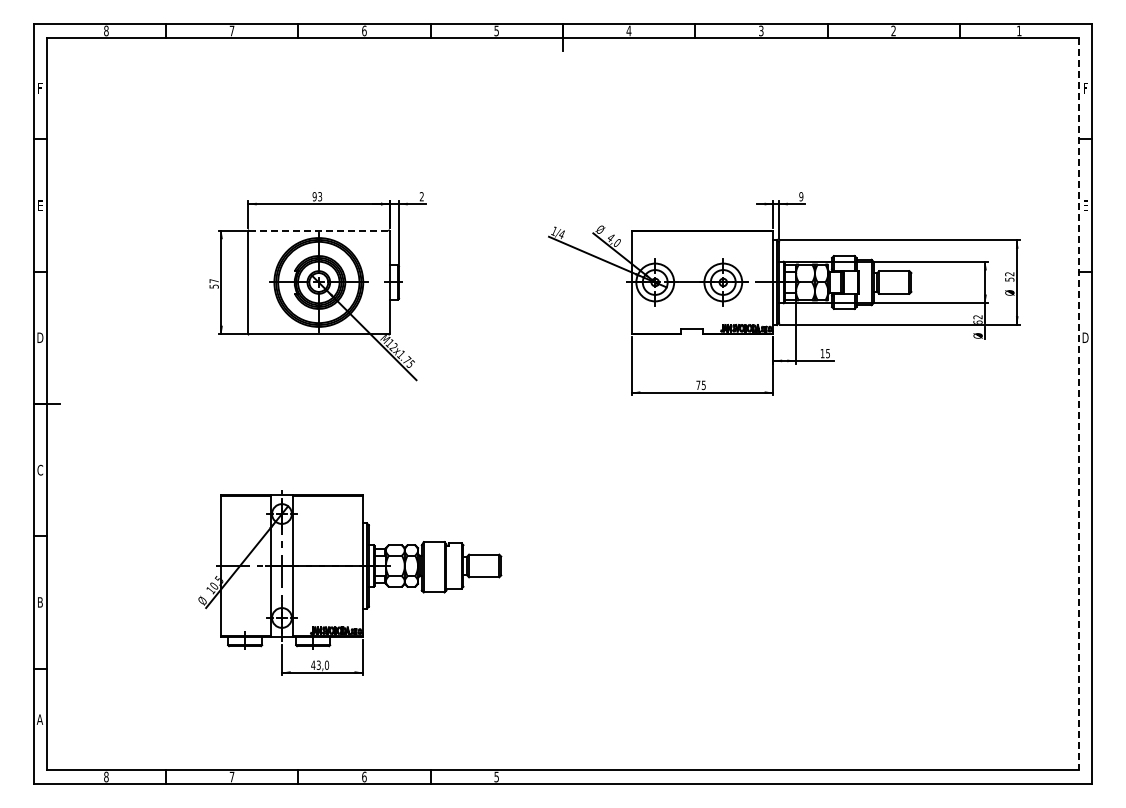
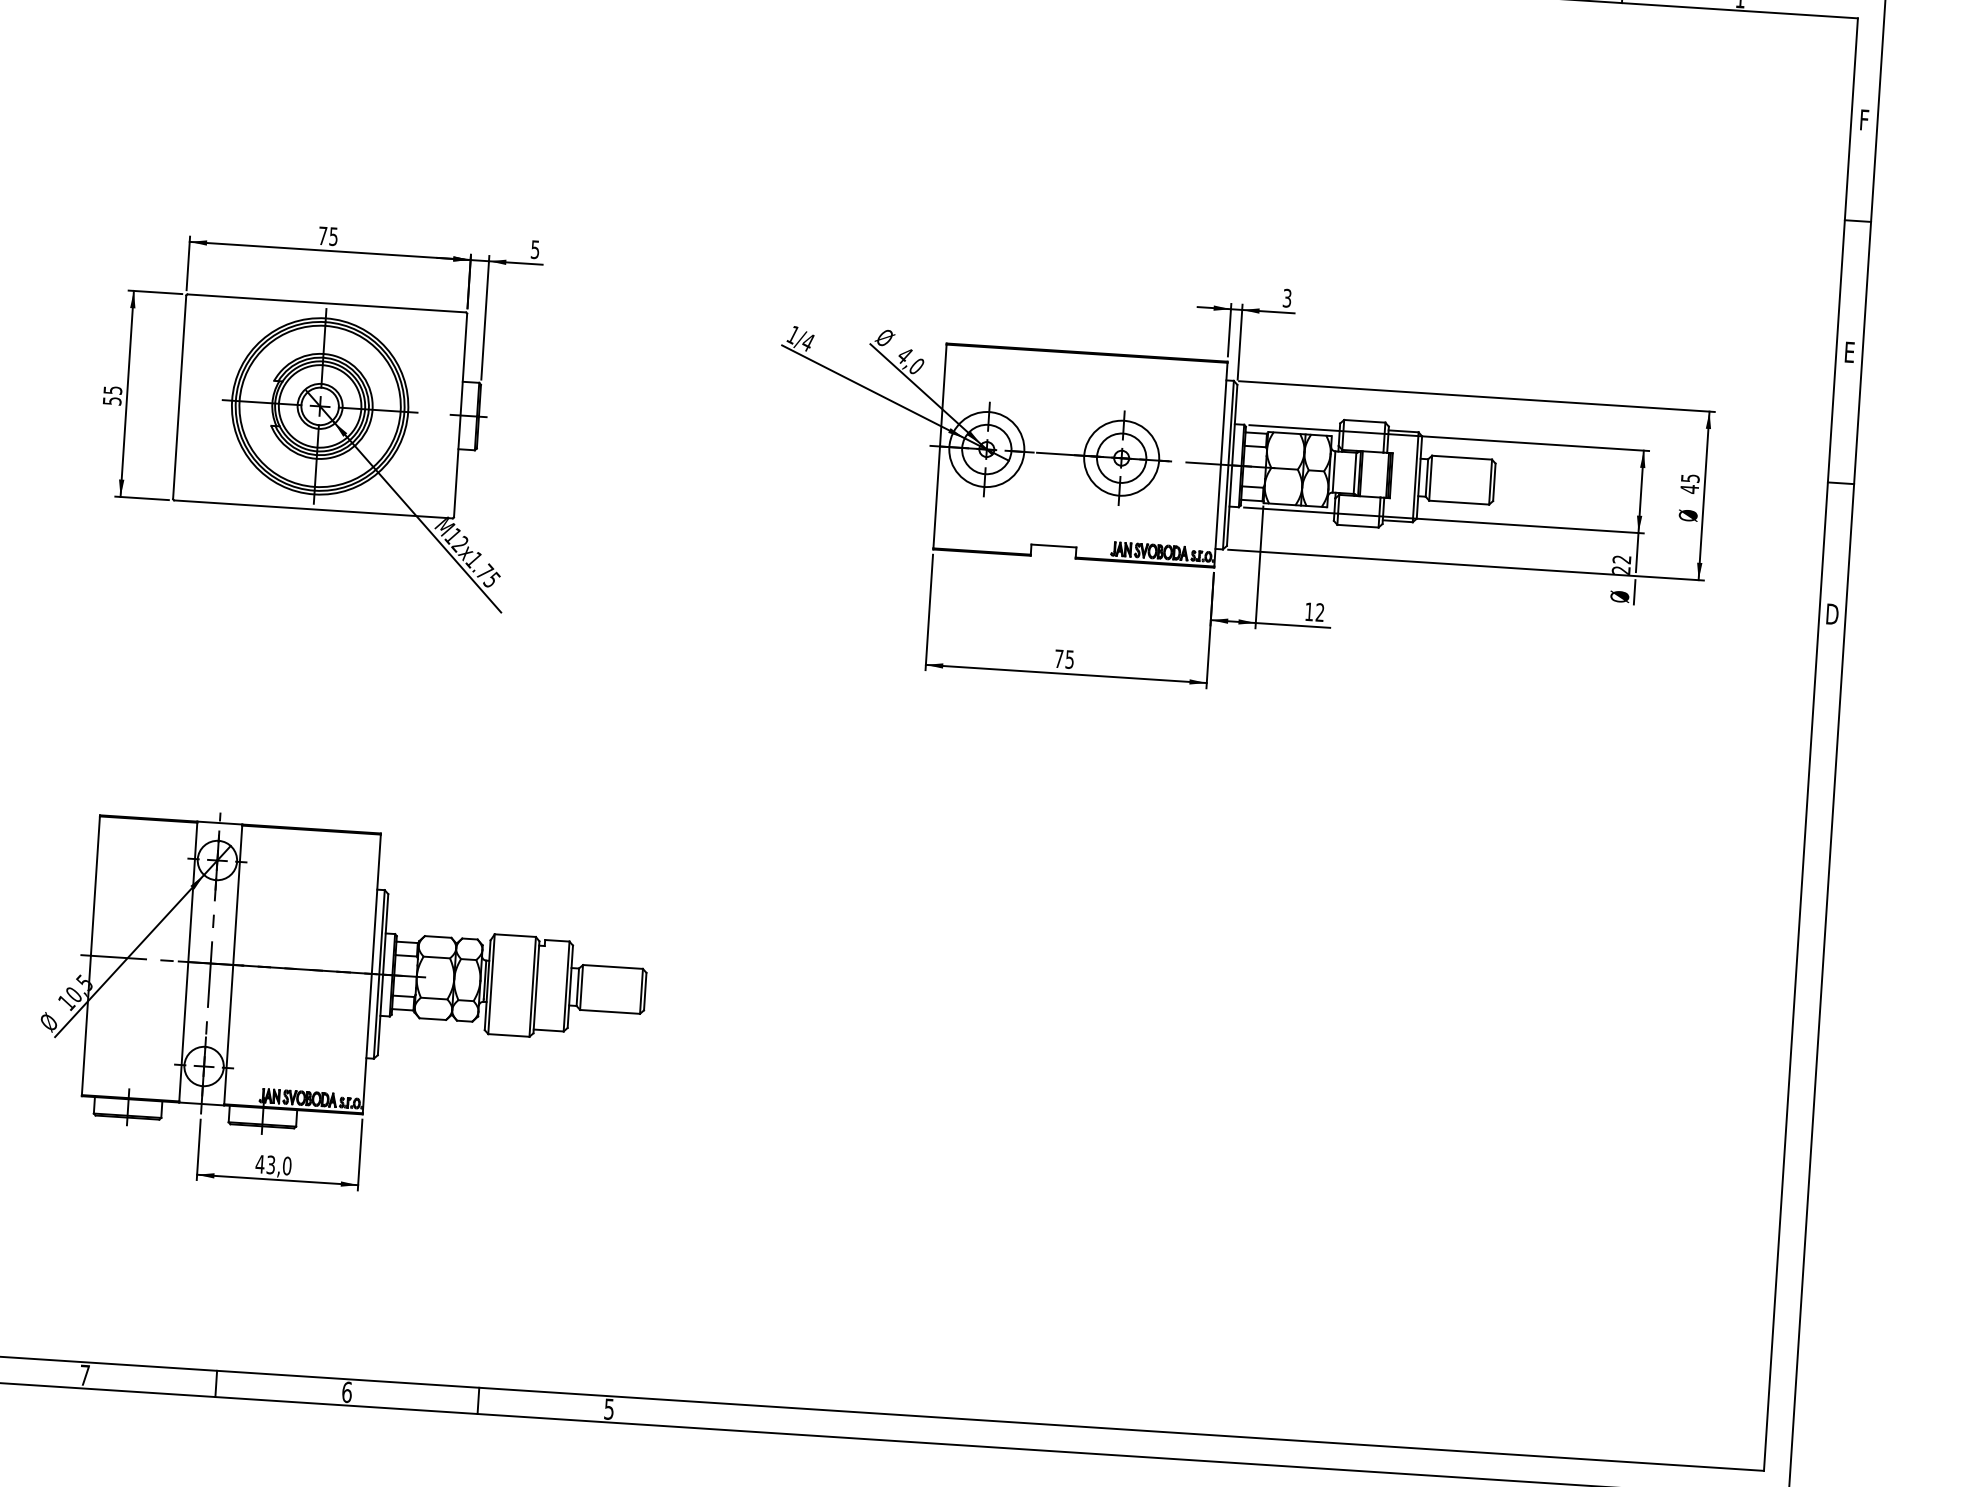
text: (316, 196) -> (326, 235), 93 -> 75
text: (421, 196) -> (534, 249), 2 -> 5
text: (801, 196) -> (1287, 297), 9 -> 3
line: (319, 230) -> (328, 303), dashed -> solid
text: (1009, 276) -> (1689, 483), 52 -> 45
text: (213, 281) -> (111, 390), 57 -> 55
text: (977, 321) -> (1620, 568), 62 -> 22
text: (827, 353) -> (1319, 612), 15 -> 12
line: (1078, 404) -> (1809, 745), dashed -> solid

